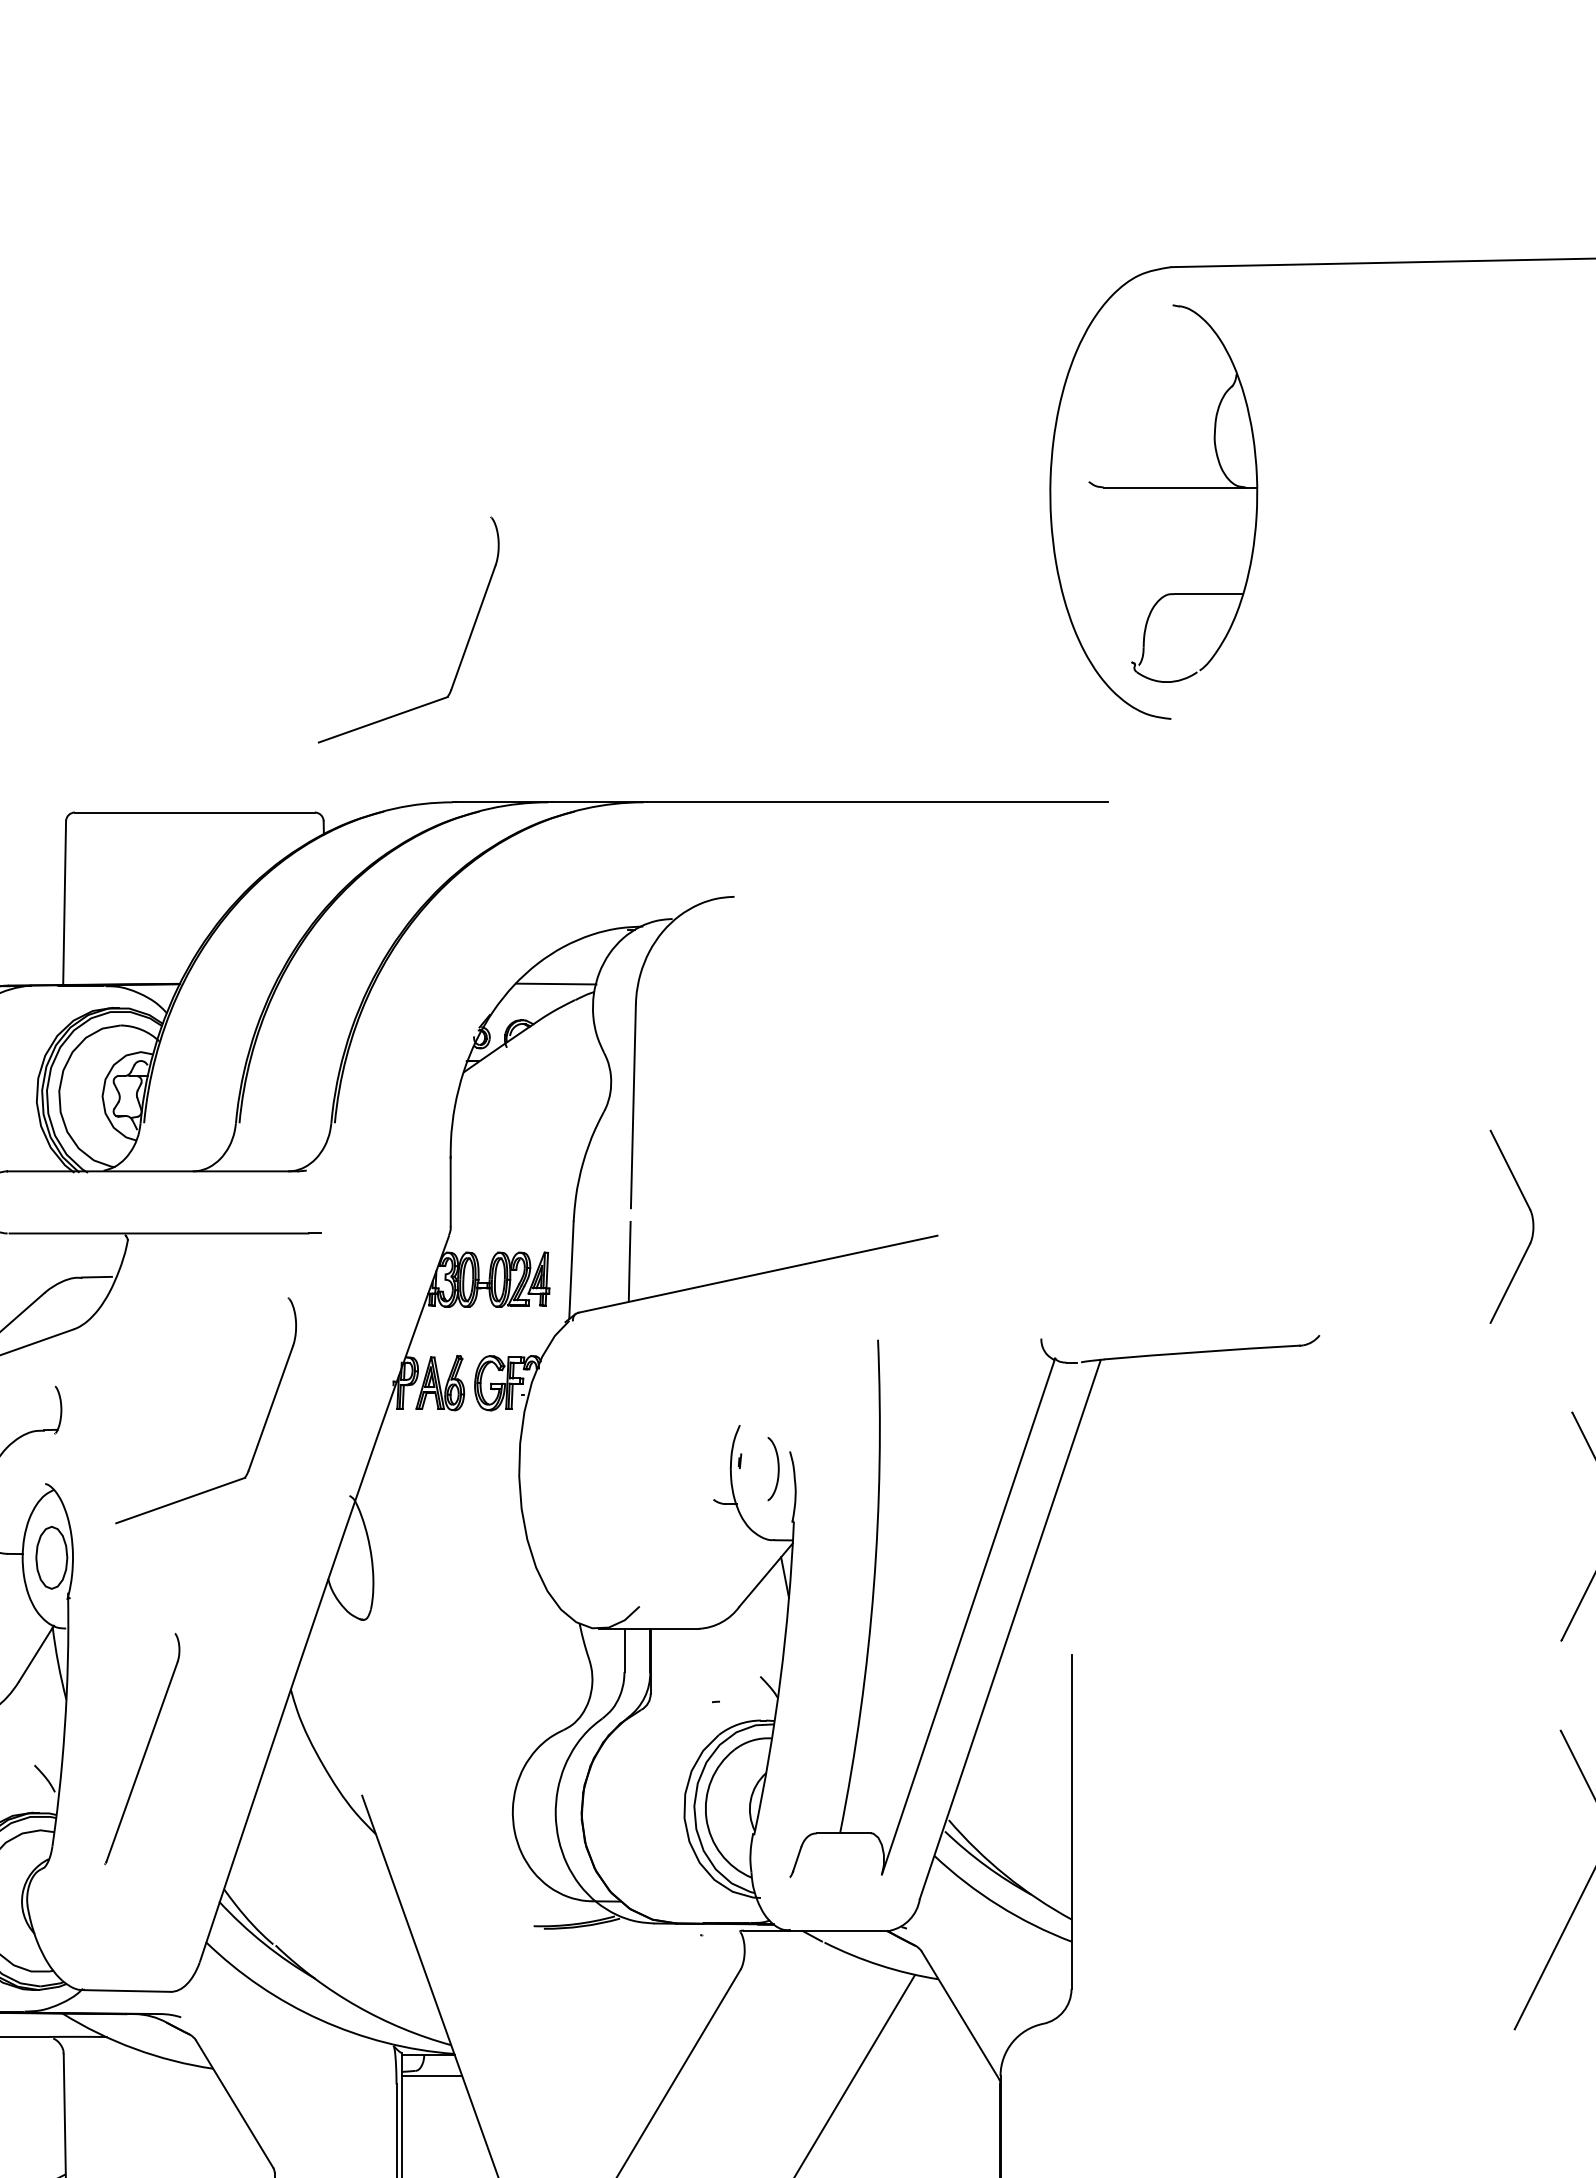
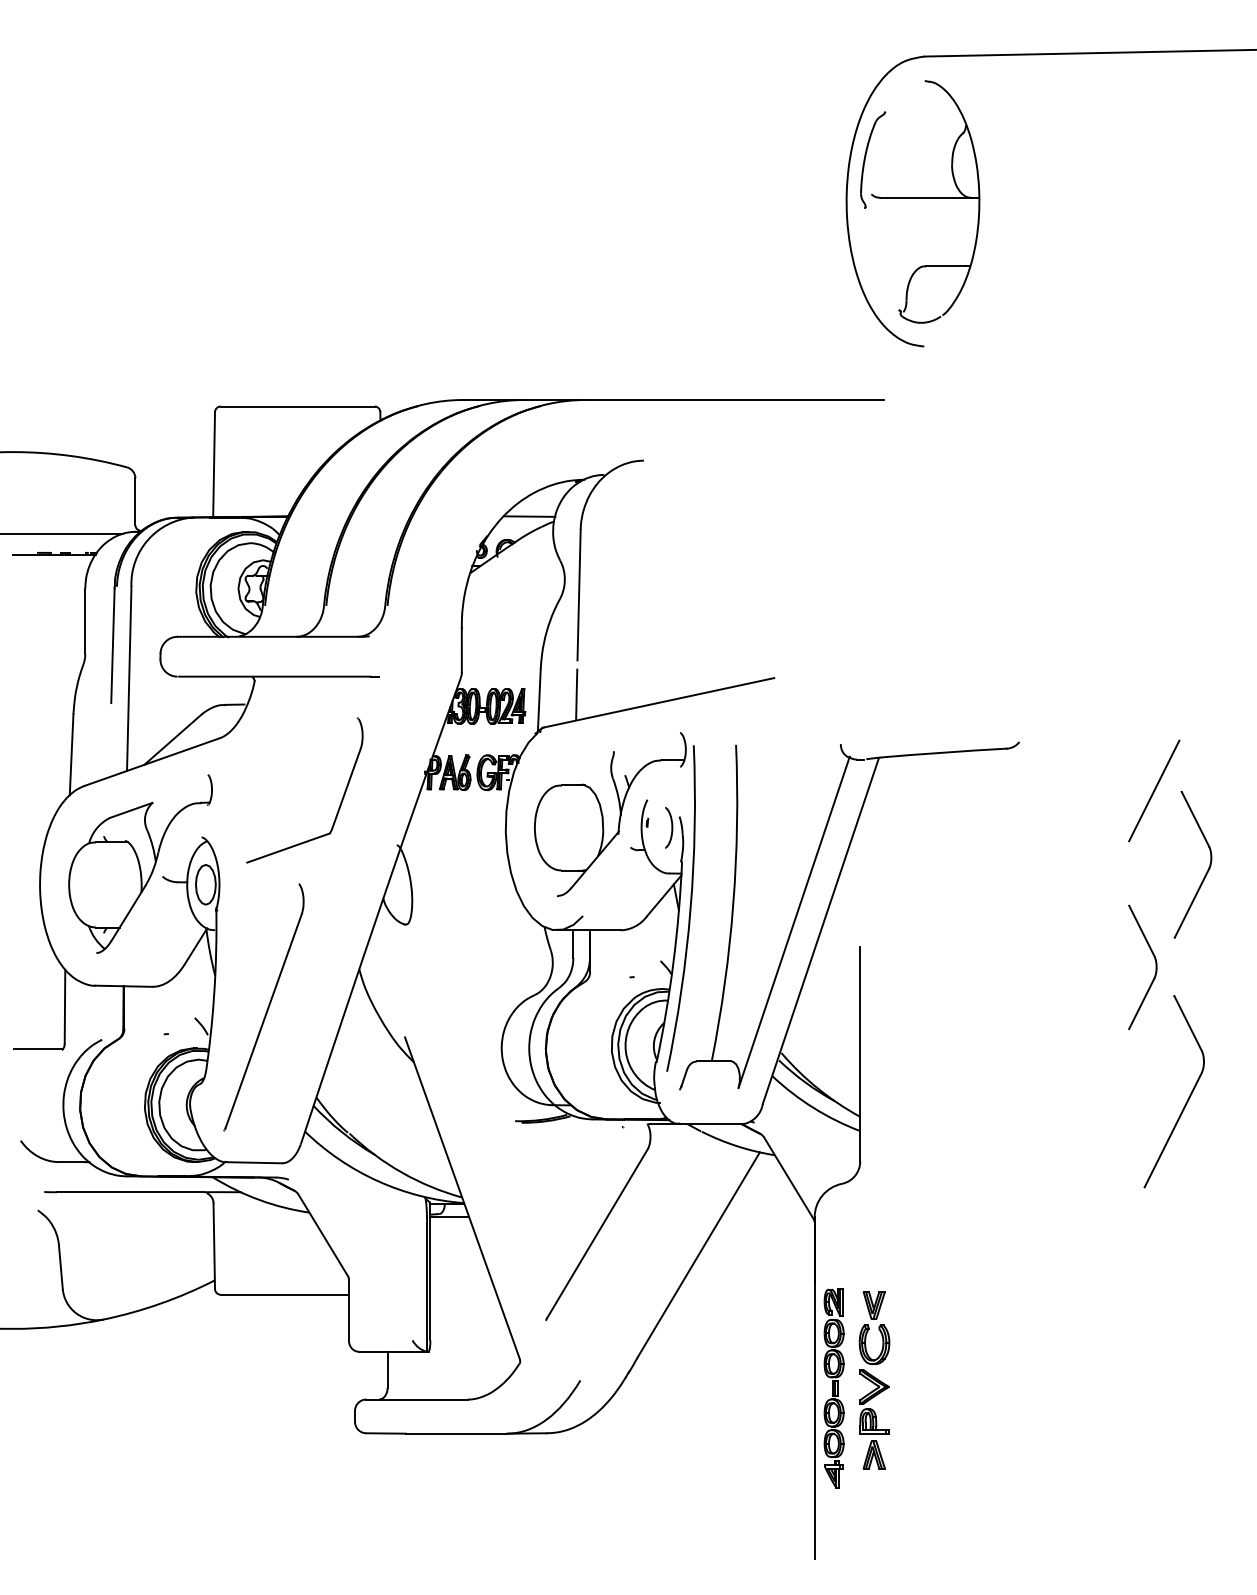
part: (1081, 422) -> (866, 156), added
part: (462, 651) -> (469, 303), removed
part: (1531, 1226) -> (1155, 967), moved
line: (1530, 1410) -> (1154, 790), added
part: (641, 1541) -> (584, 874), added
part: (141, 1749) -> (263, 1007), size x1.67

